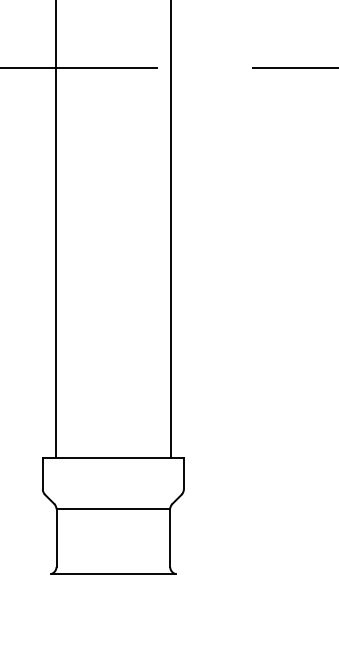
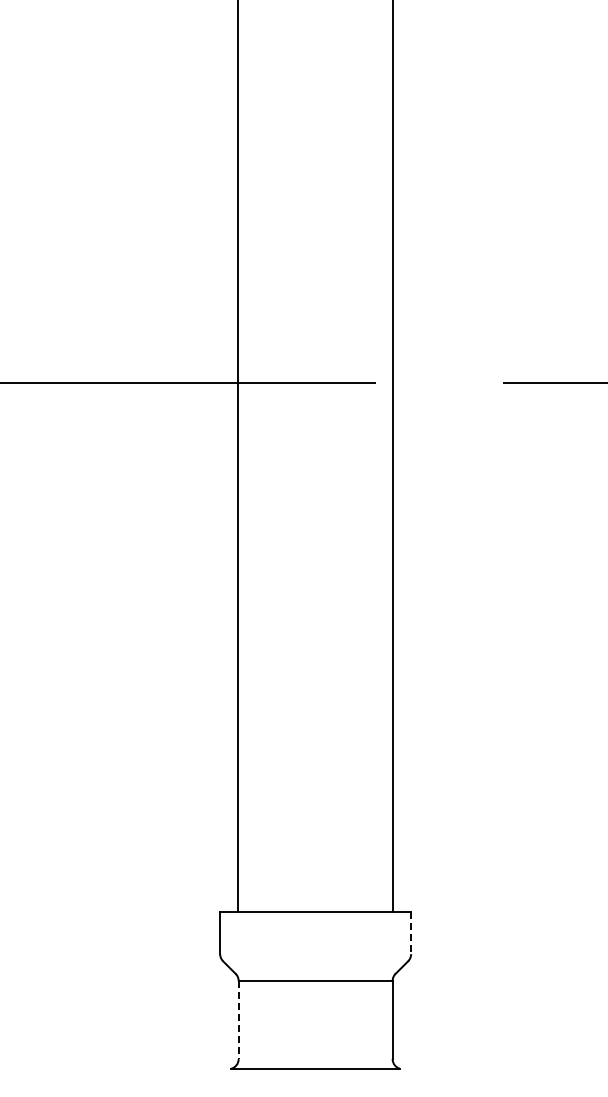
line: (184, 474) -> (411, 933), solid -> dashed
line: (56, 538) -> (238, 1020), solid -> dashed

